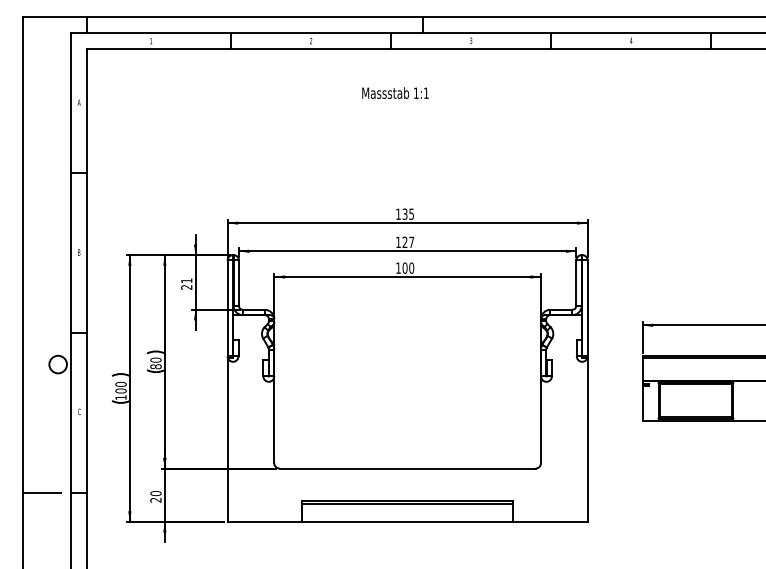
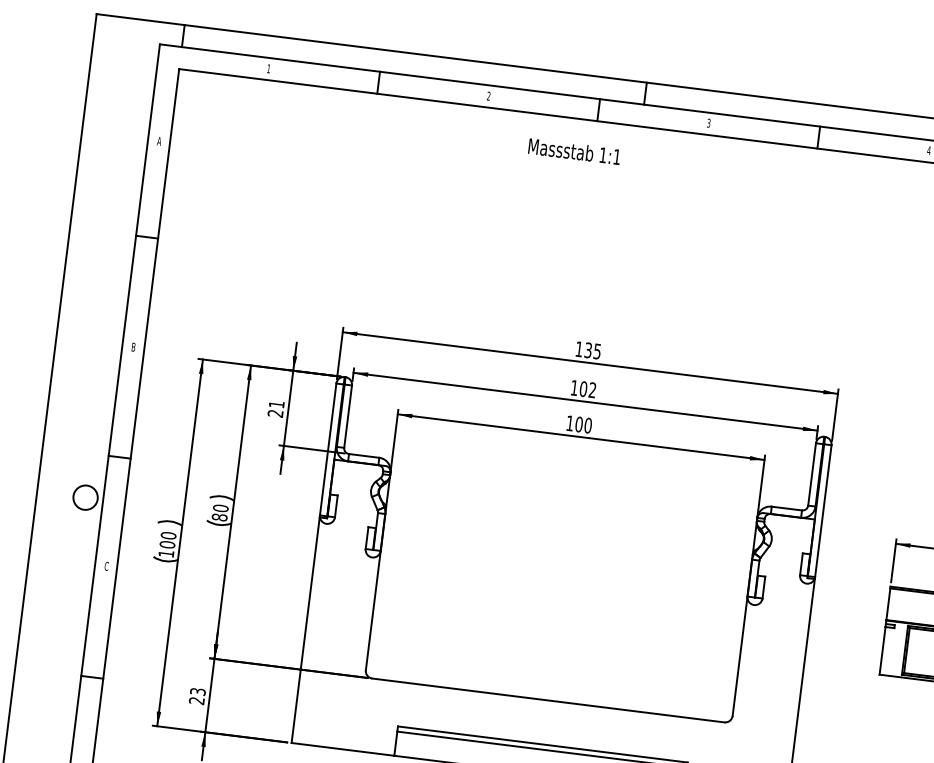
text: (395, 92) -> (574, 150), moved
text: (408, 242) -> (588, 389), 127 -> 102
line: (41, 492) -> (40, 670), removed
text: (155, 493) -> (197, 691), 20 -> 23

